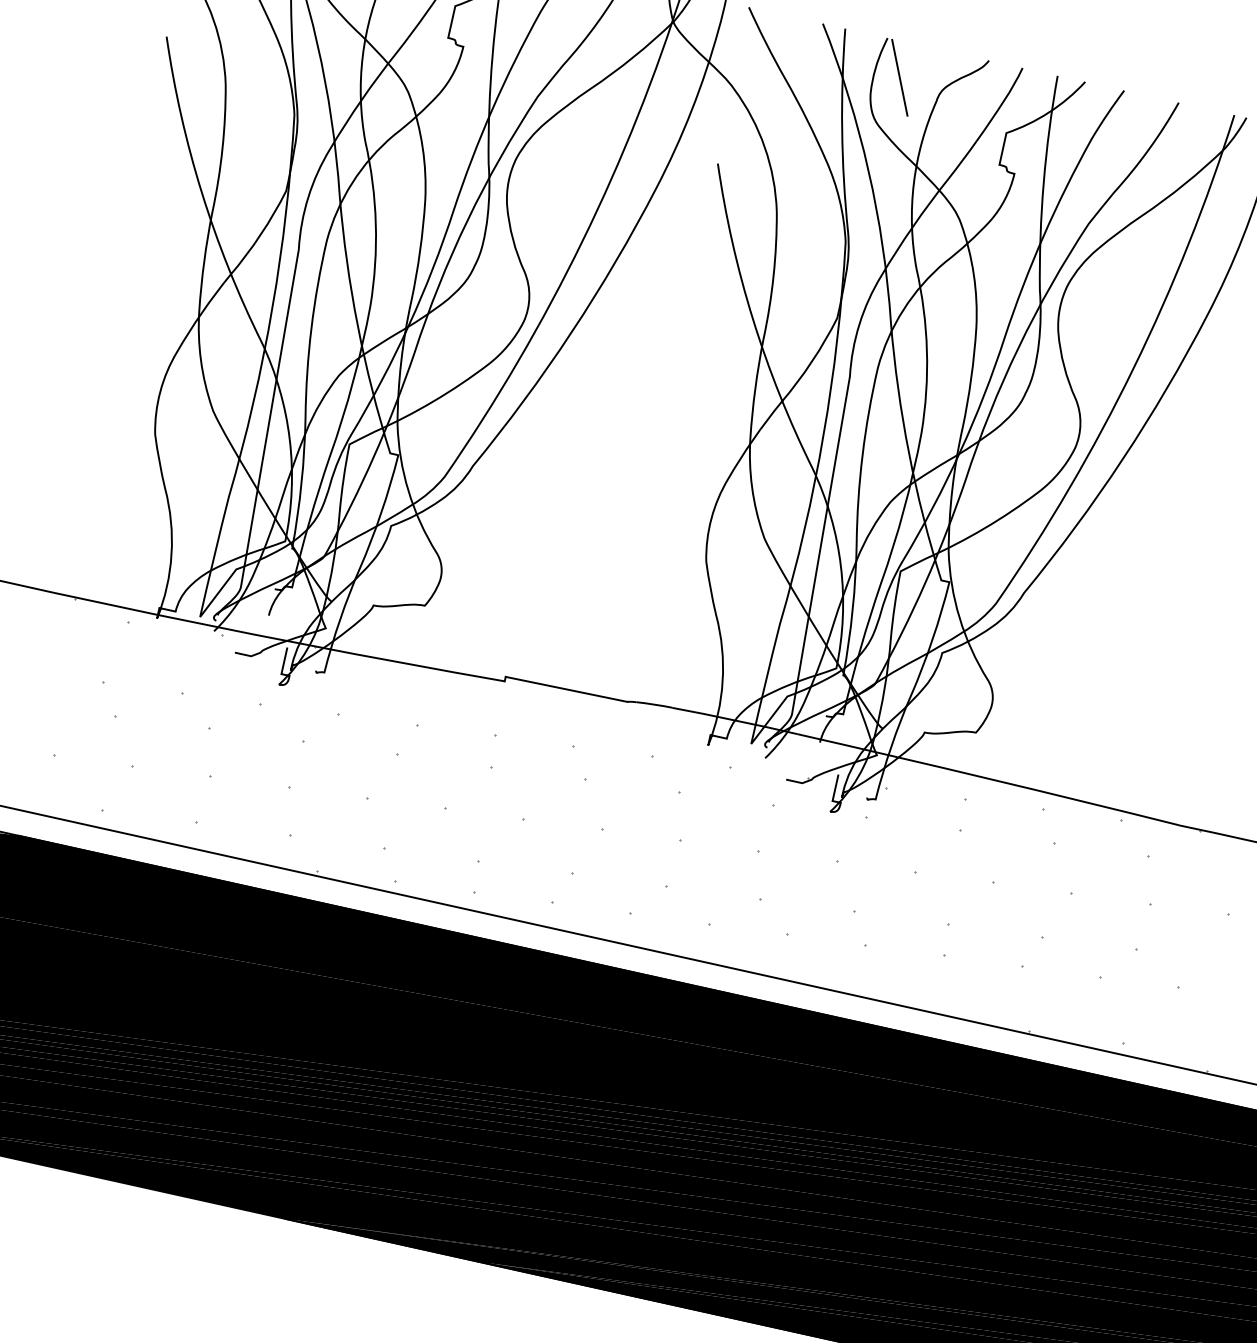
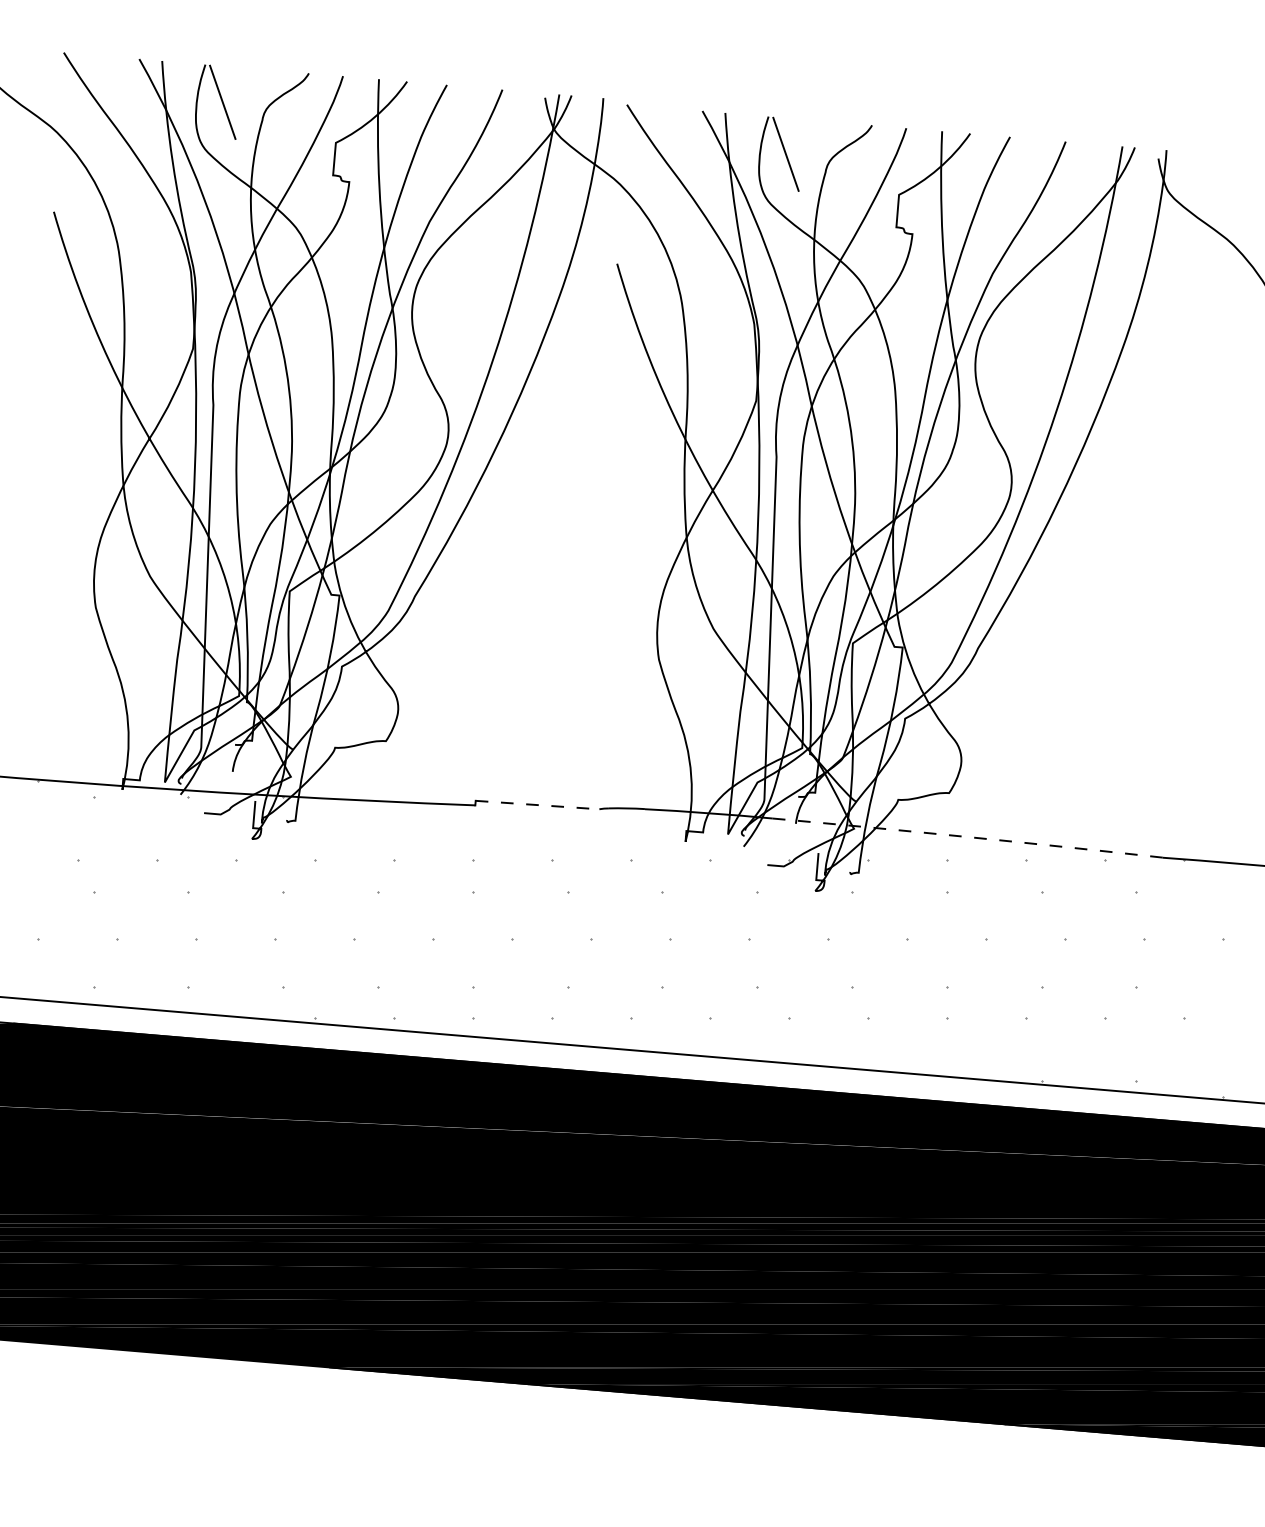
line: (567, 689) -> (538, 805), solid -> dashed
arc: (988, 779) -> (967, 837), solid -> dashed

